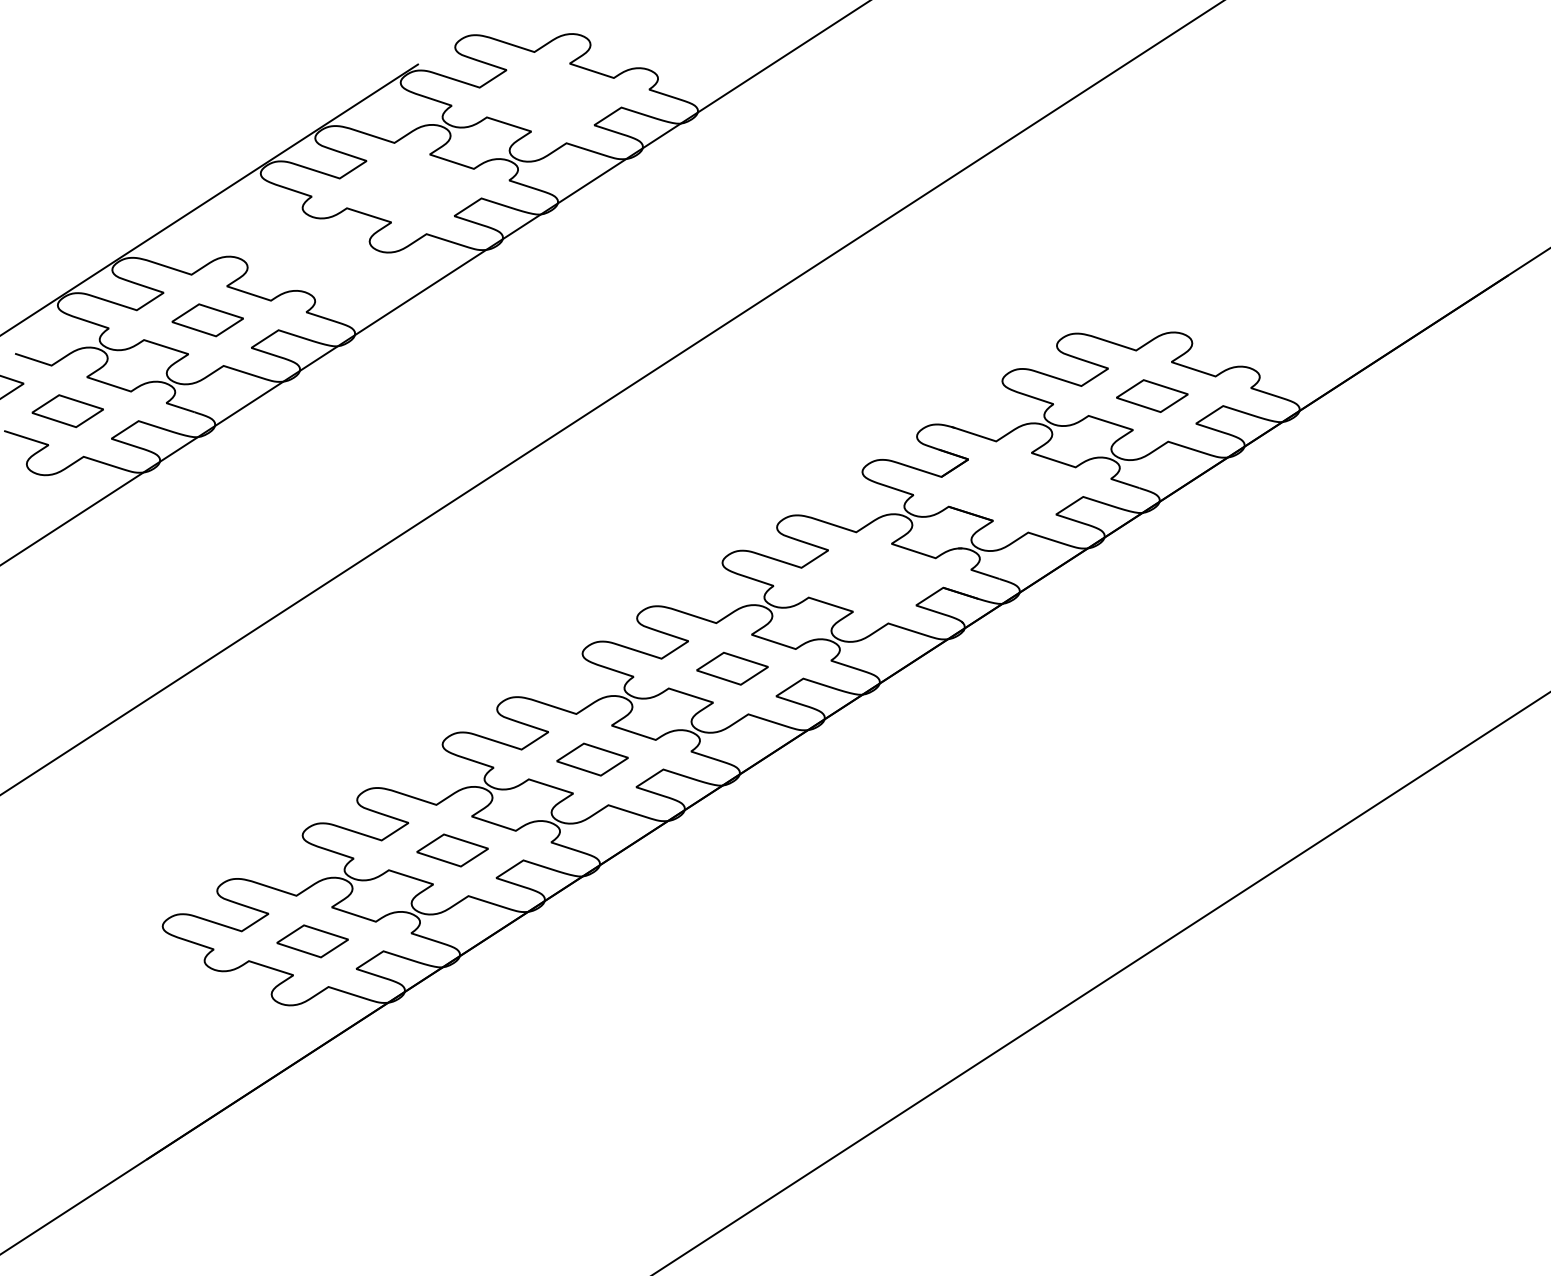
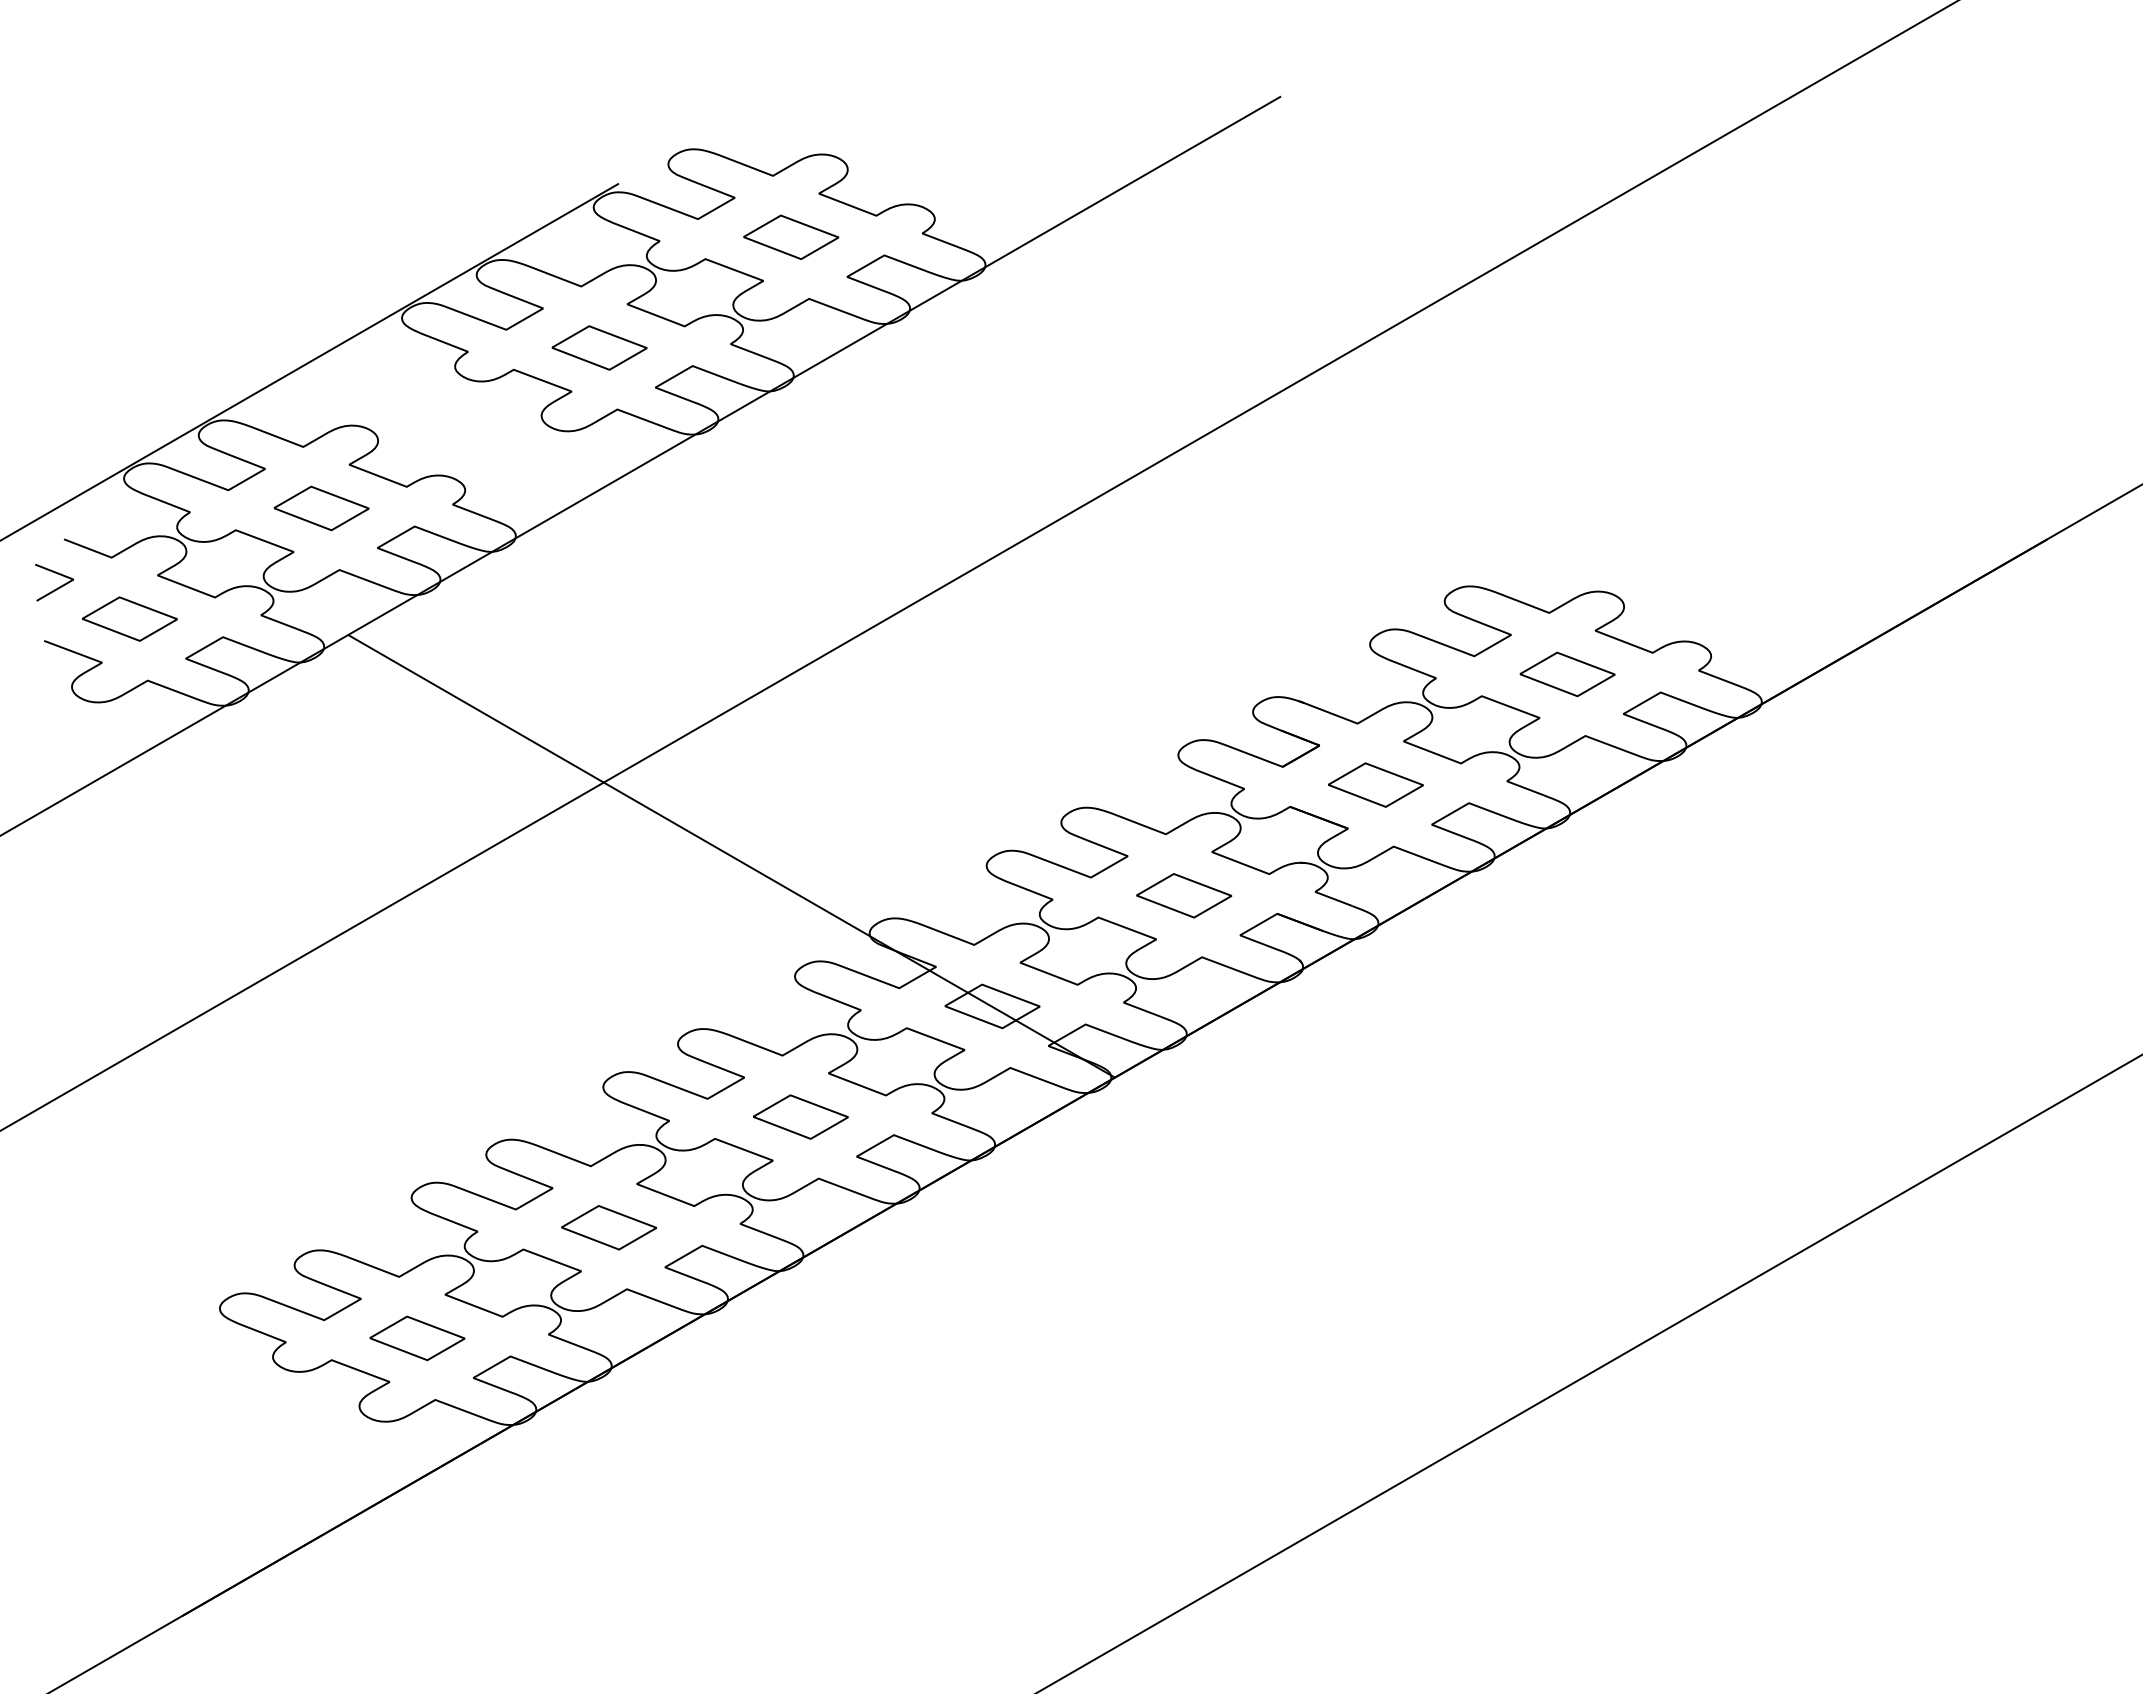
curve: (555, 86) -> (798, 223), added
curve: (414, 177) -> (605, 333), added
curve: (1016, 475) -> (1381, 770), added
line: (530, 566) -> (731, 856), added
curve: (876, 566) -> (1190, 881), added

